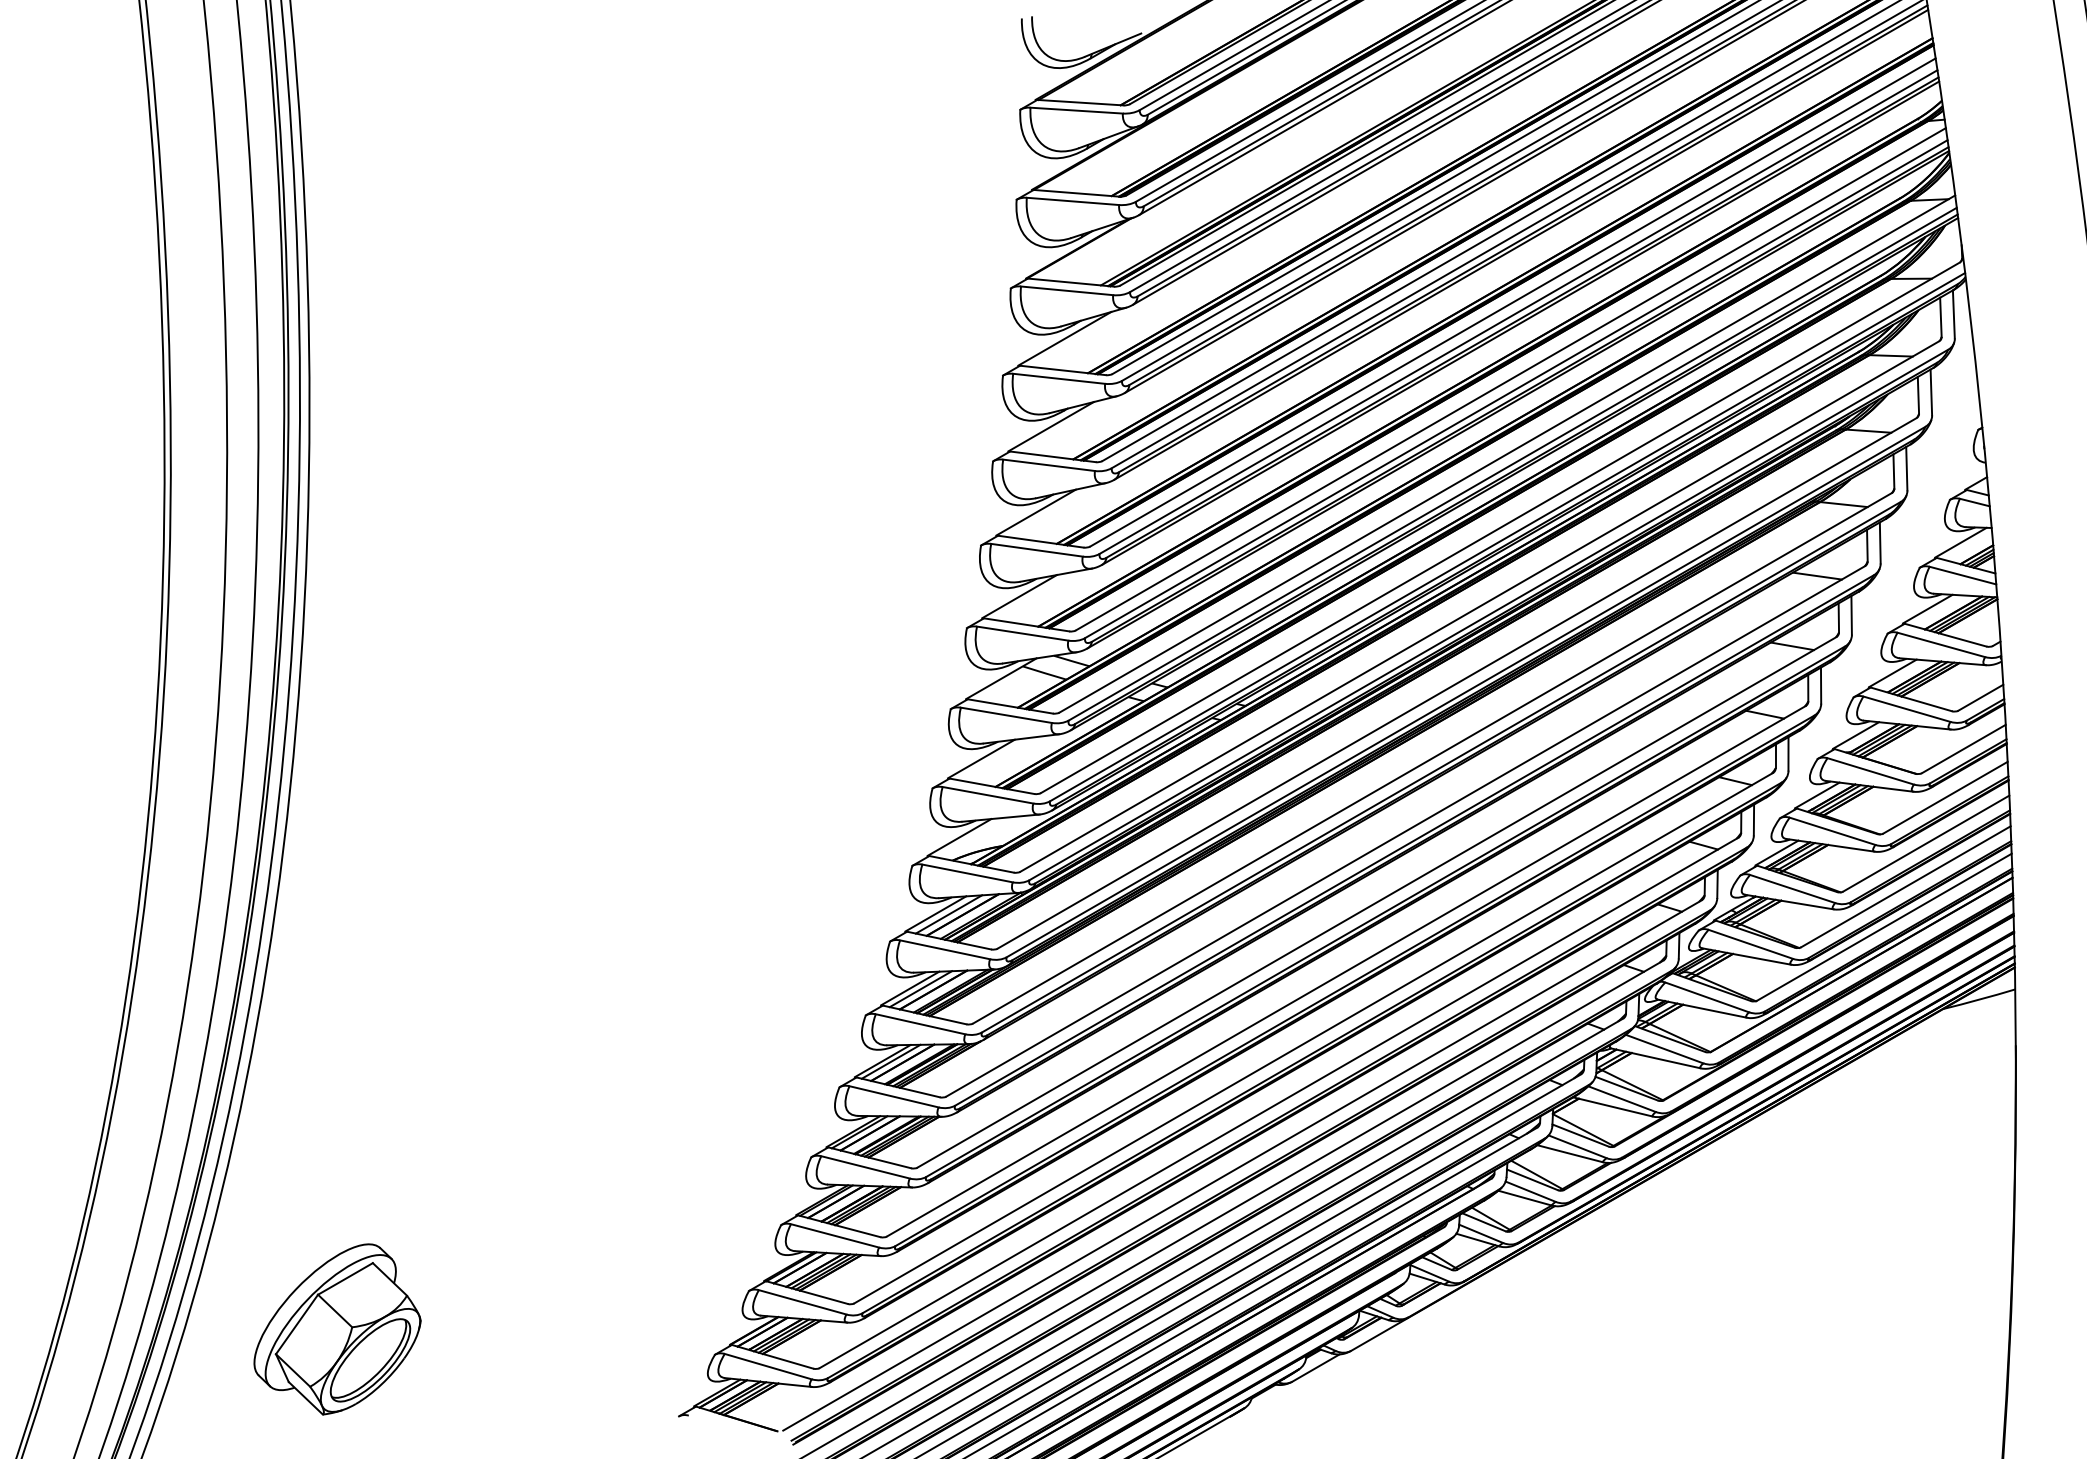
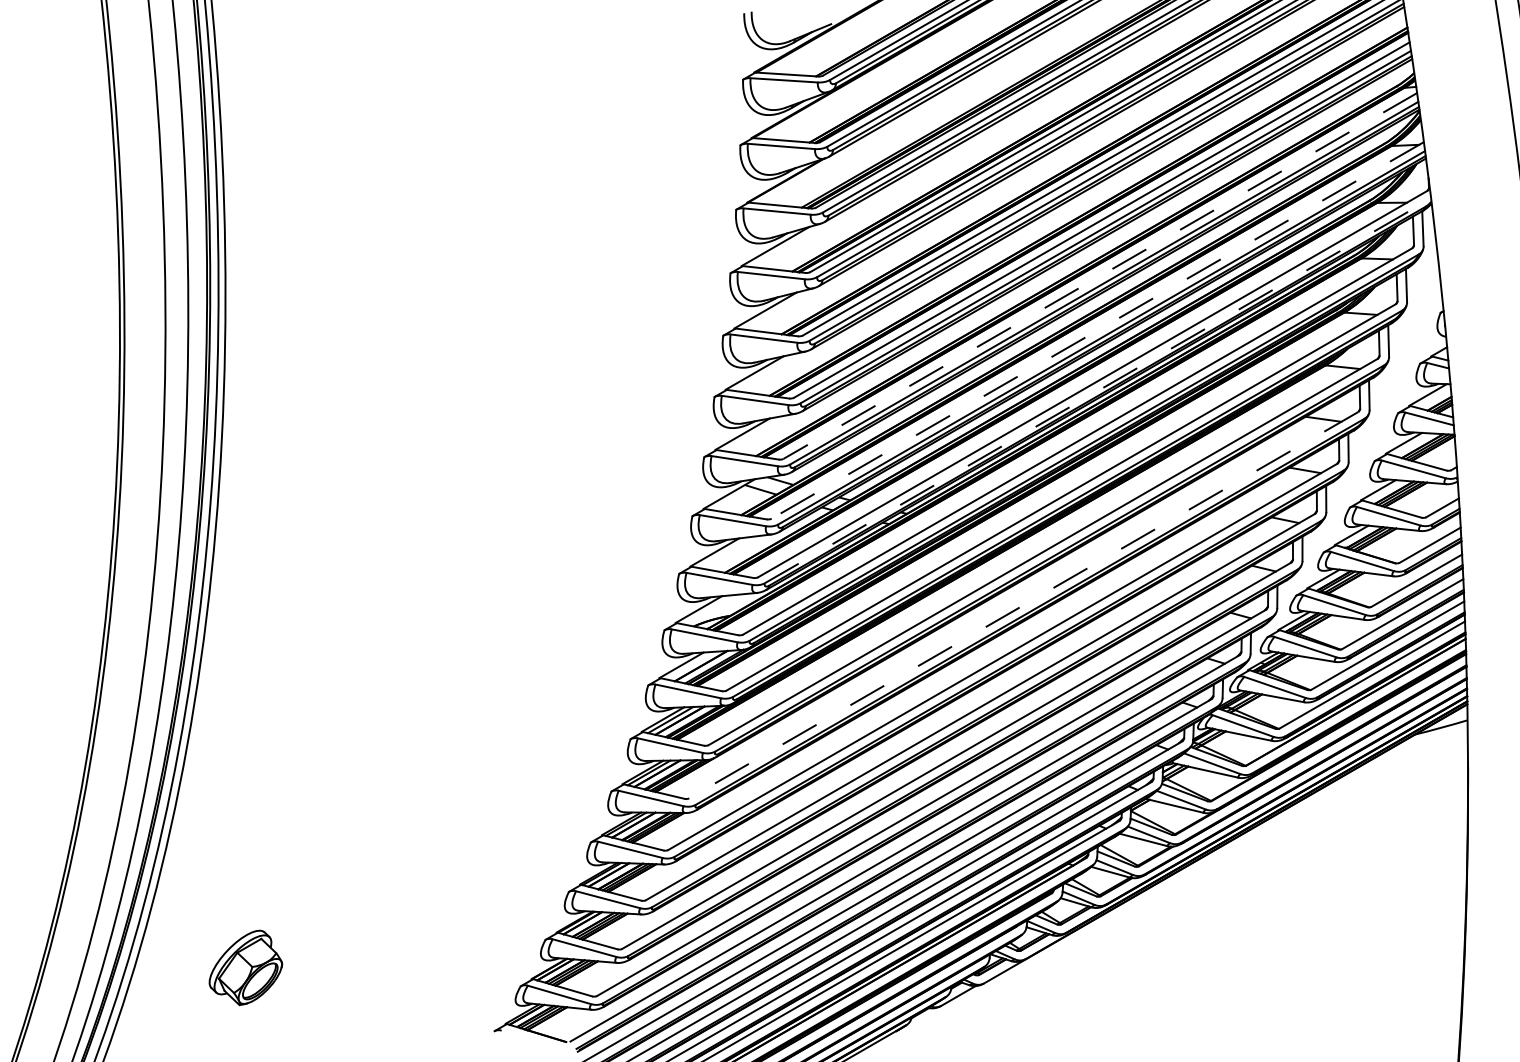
line: (1510, 379) -> (1100, 276), solid -> dashed
line: (1506, 454) -> (1097, 330), solid -> dashed
line: (1508, 536) -> (1098, 390), solid -> dashed
line: (1405, 831) -> (1023, 605), solid -> dashed
line: (948, 914) -> (690, 665), removed
part: (337, 1329) -> (245, 967), size x0.6

